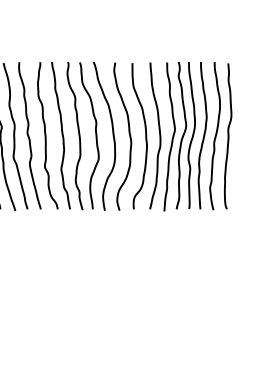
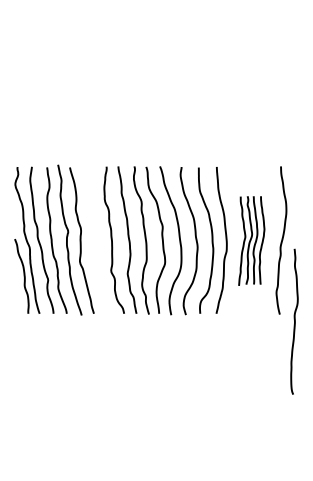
curve: (29, 135) -> (95, 239), removed
part: (185, 136) -> (251, 240), size x0.6
curve: (228, 136) -> (294, 321), moved

